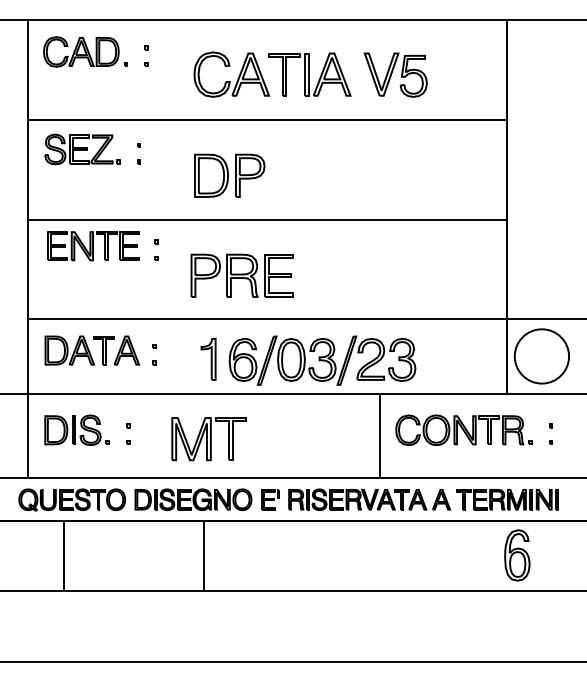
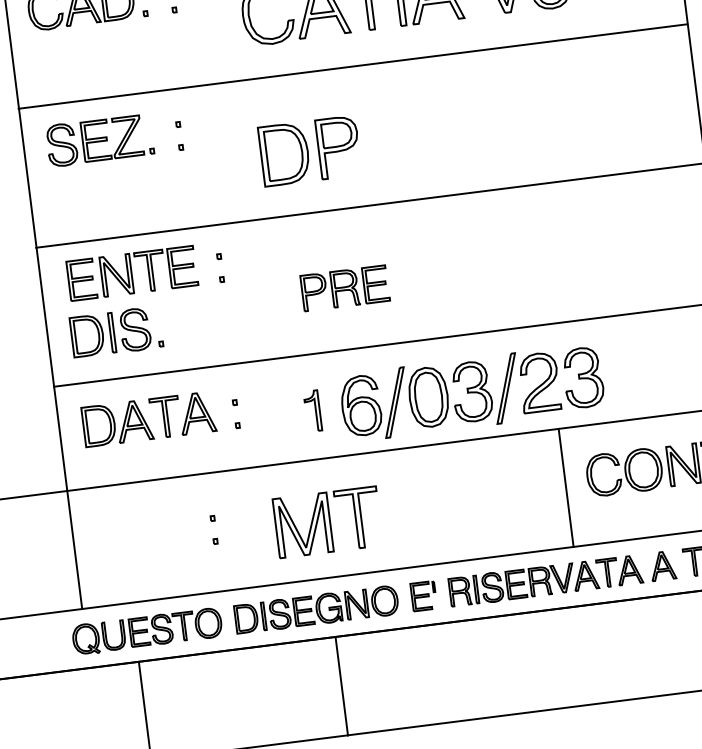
part: (241, 275) -> (344, 288), size x0.6
part: (208, 359) -> (312, 411), size x0.7
part: (76, 429) -> (115, 331), moved

